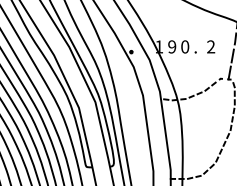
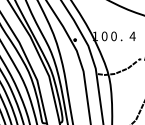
text: (172, 46) -> (104, 36), 9 -> 0
text: (210, 46) -> (132, 36), 2 -> 4

